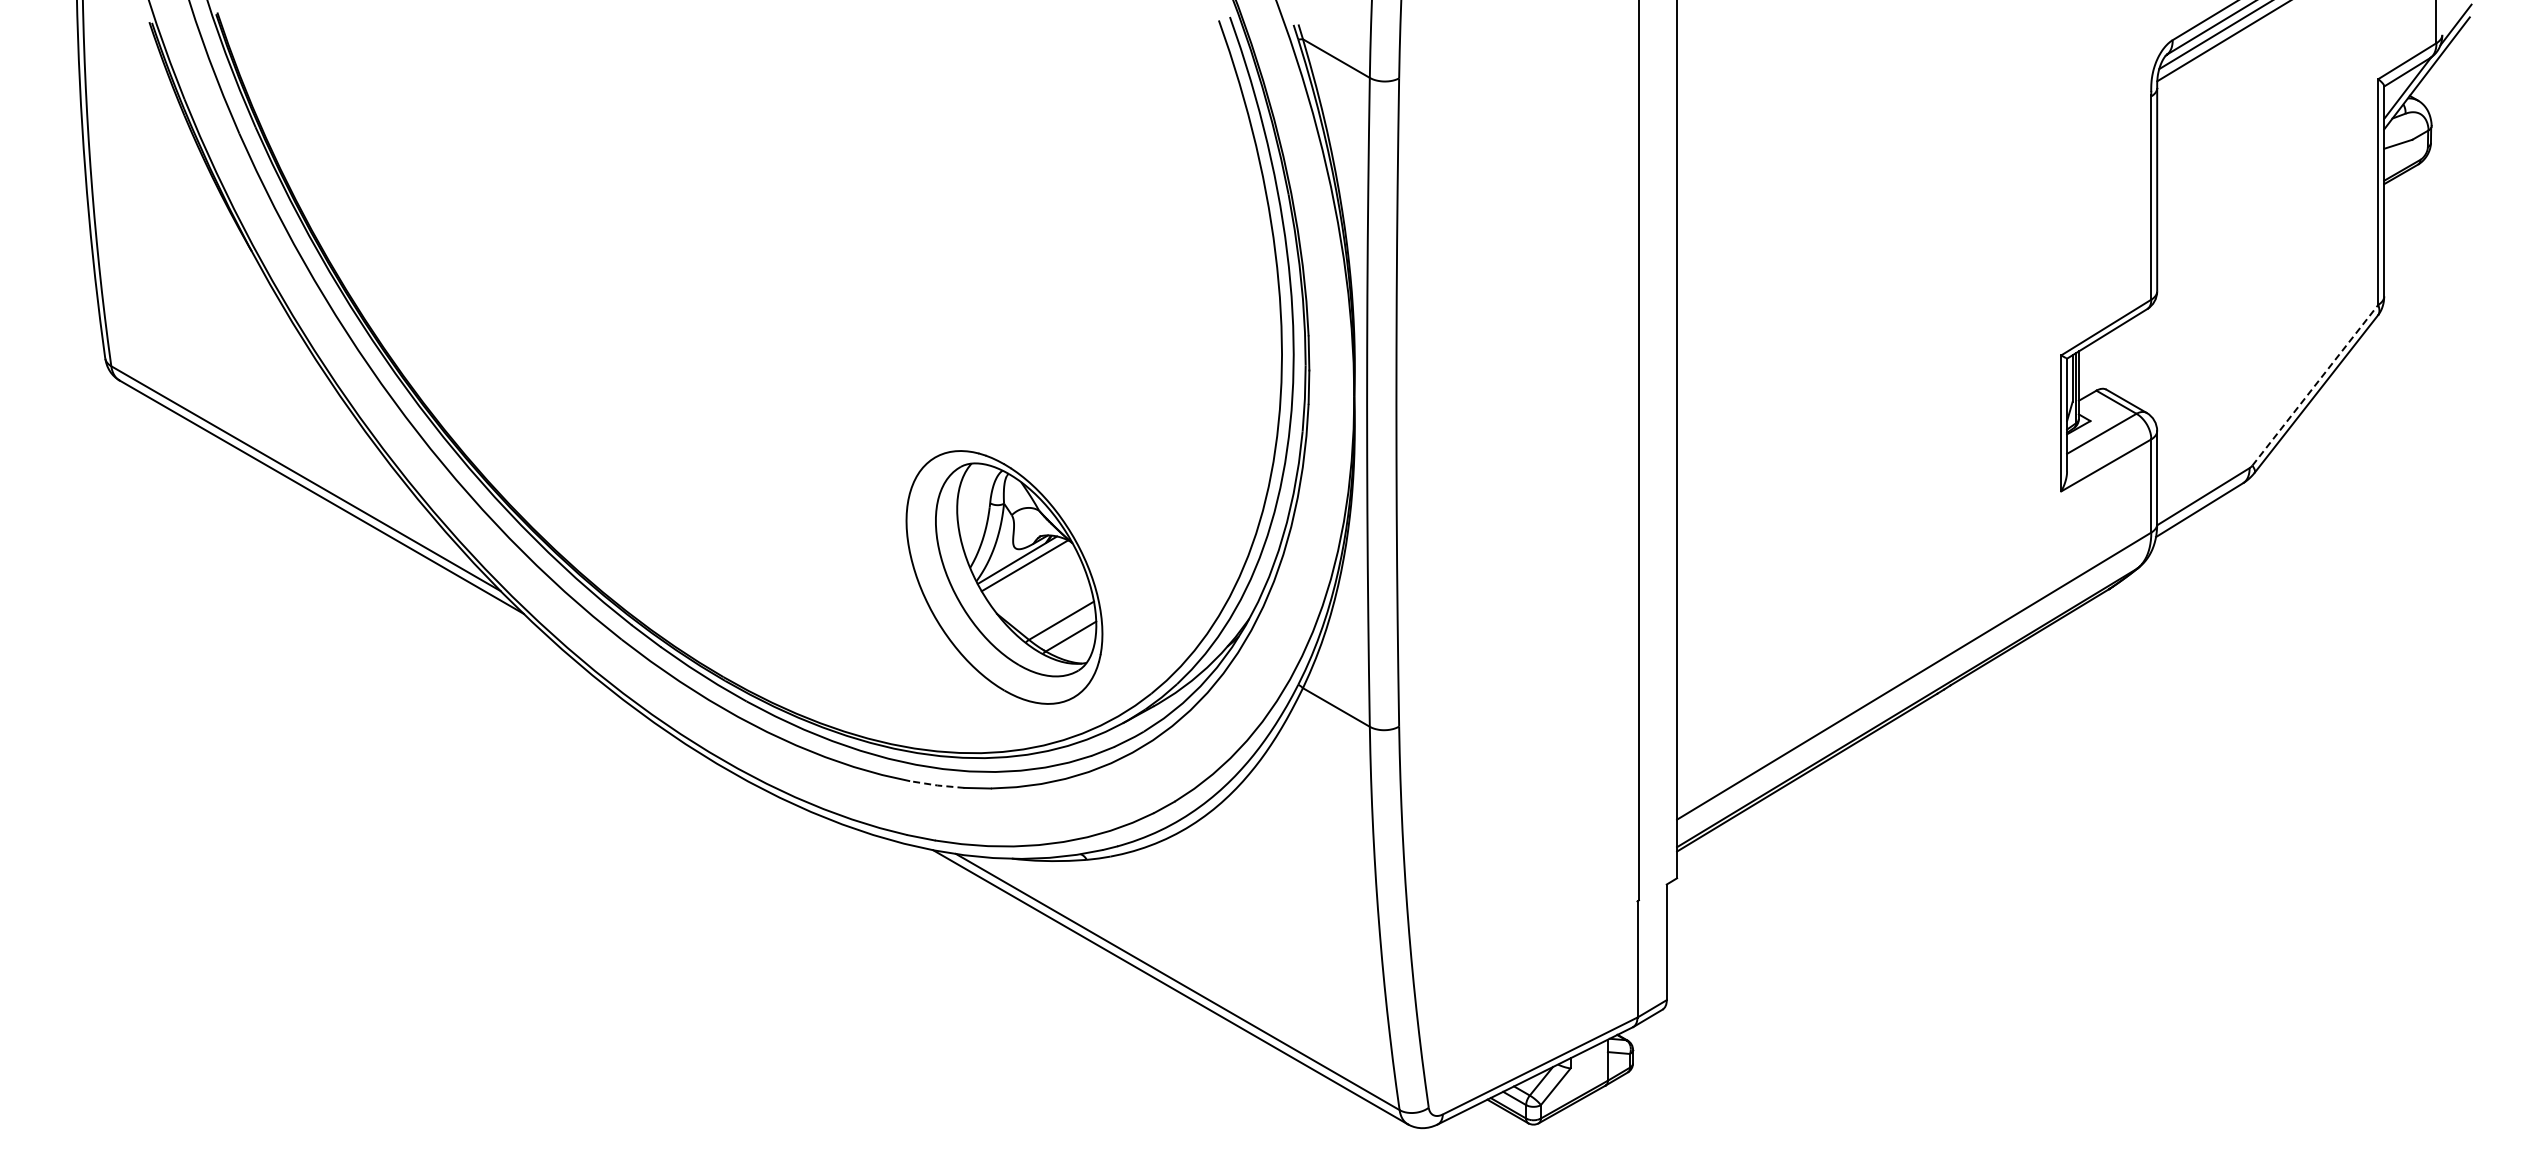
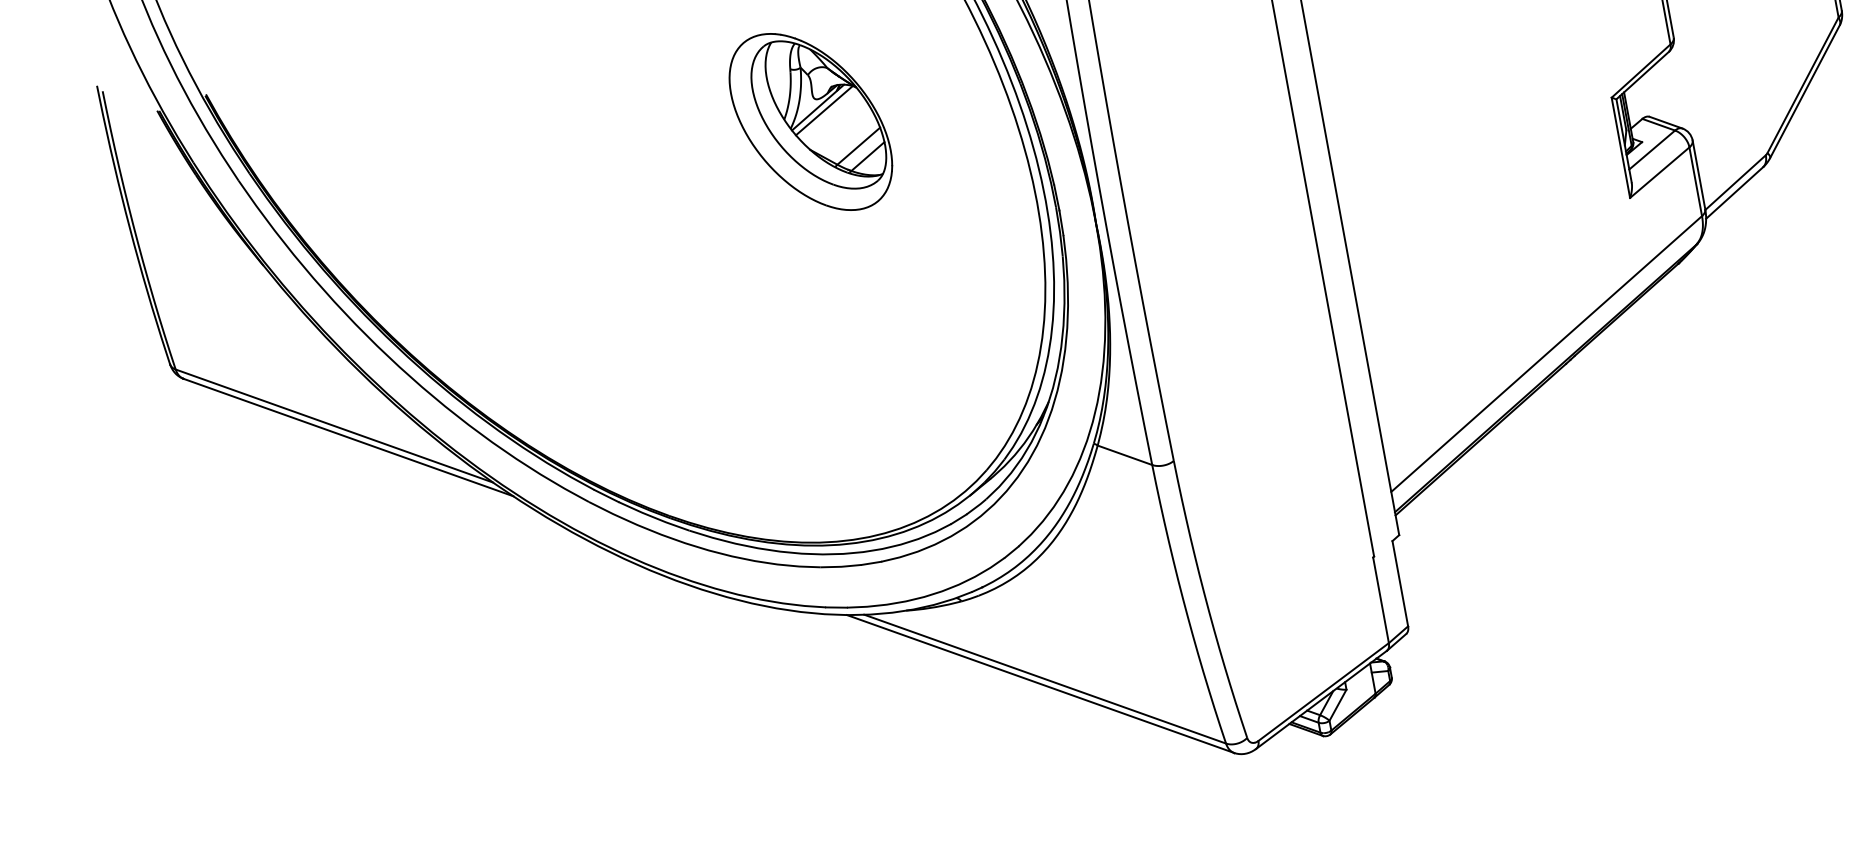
line: (2315, 384) -> (1803, 84), dashed -> solid
part: (1004, 577) -> (810, 122), moved
line: (937, 785) -> (841, 566), dashed -> solid

